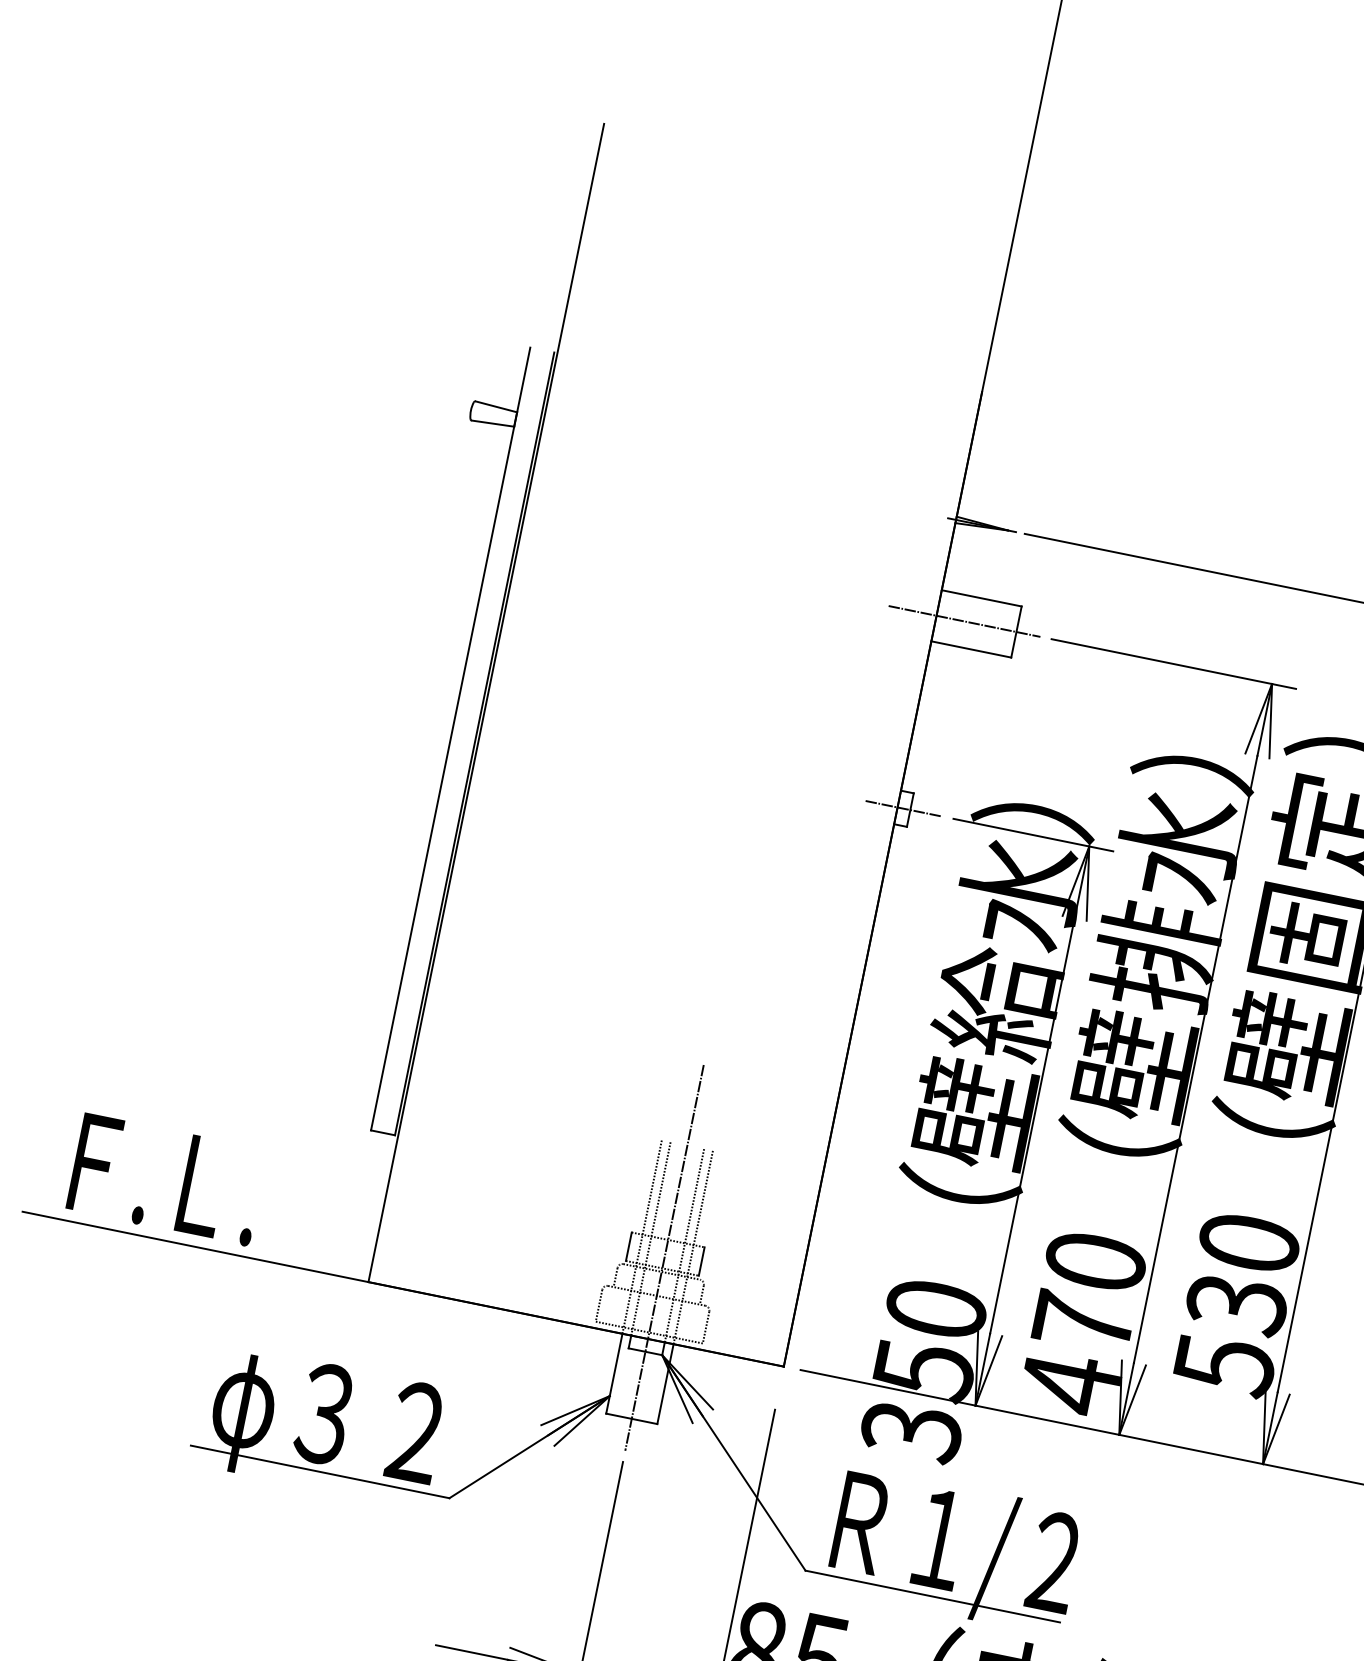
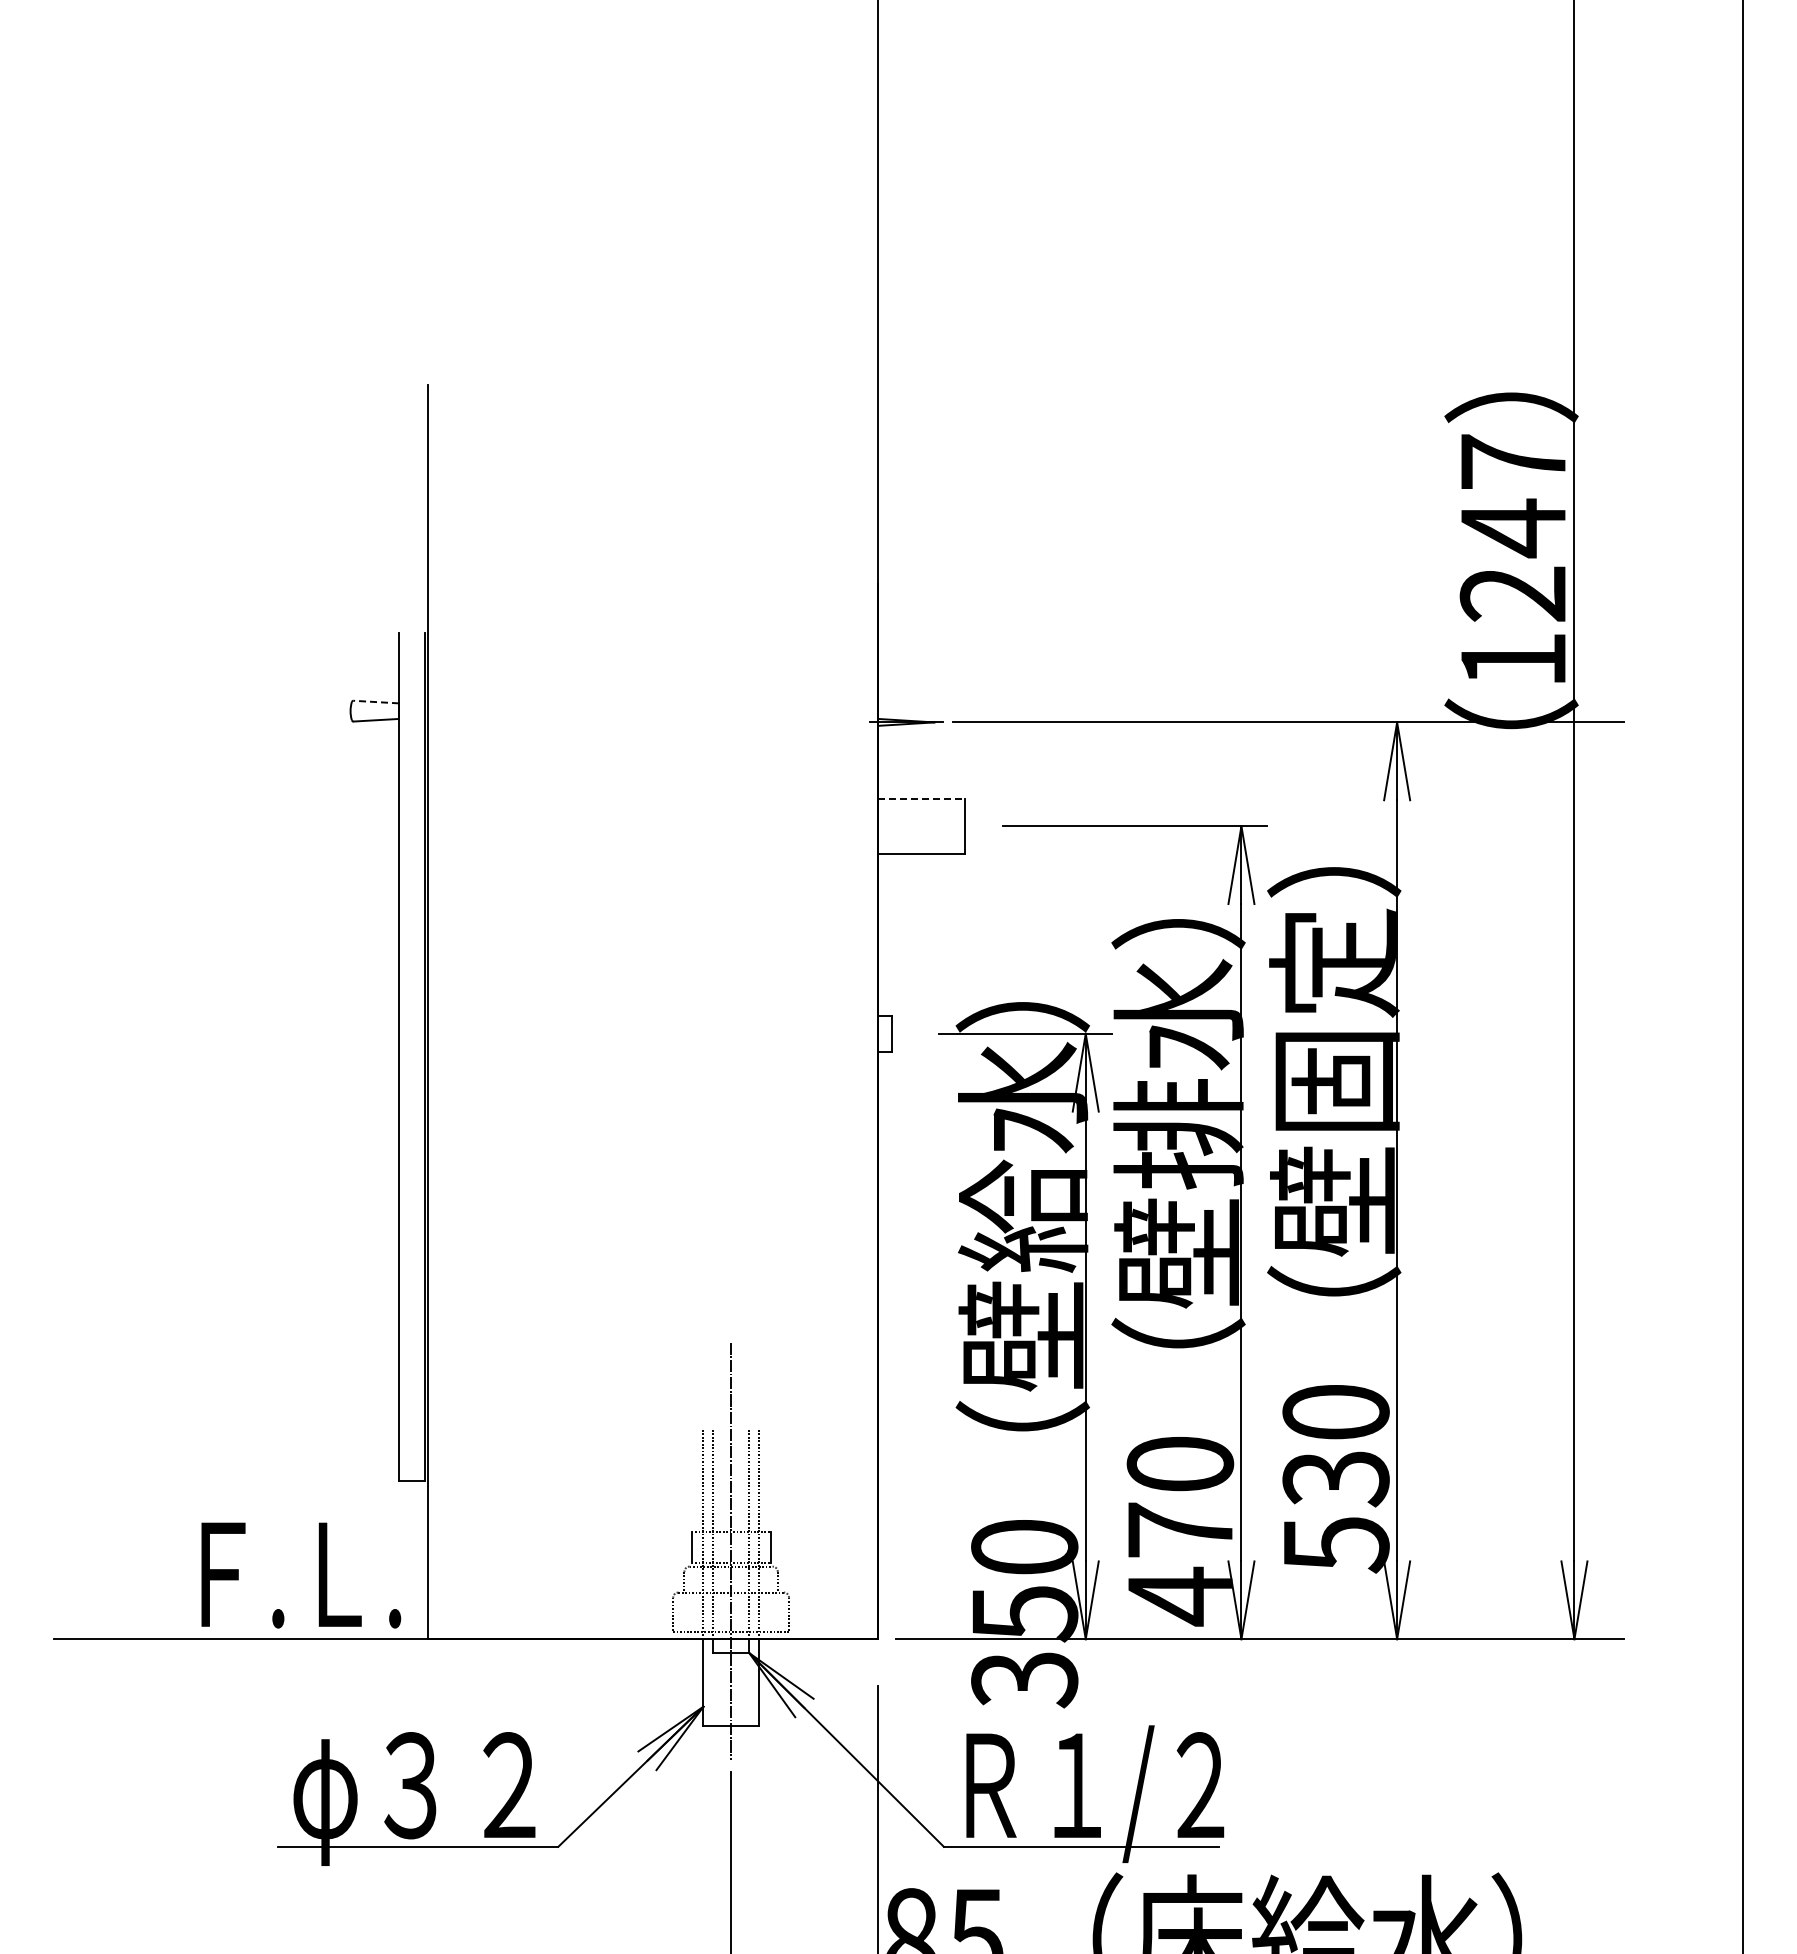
line: (496, 407) -> (376, 702), solid -> dashed
line: (981, 598) -> (921, 798), solid -> dashed
line: (964, 621) -> (908, 826), removed
line: (903, 808) -> (884, 1033), removed
text: (167, 1179) -> (301, 1575), moved

